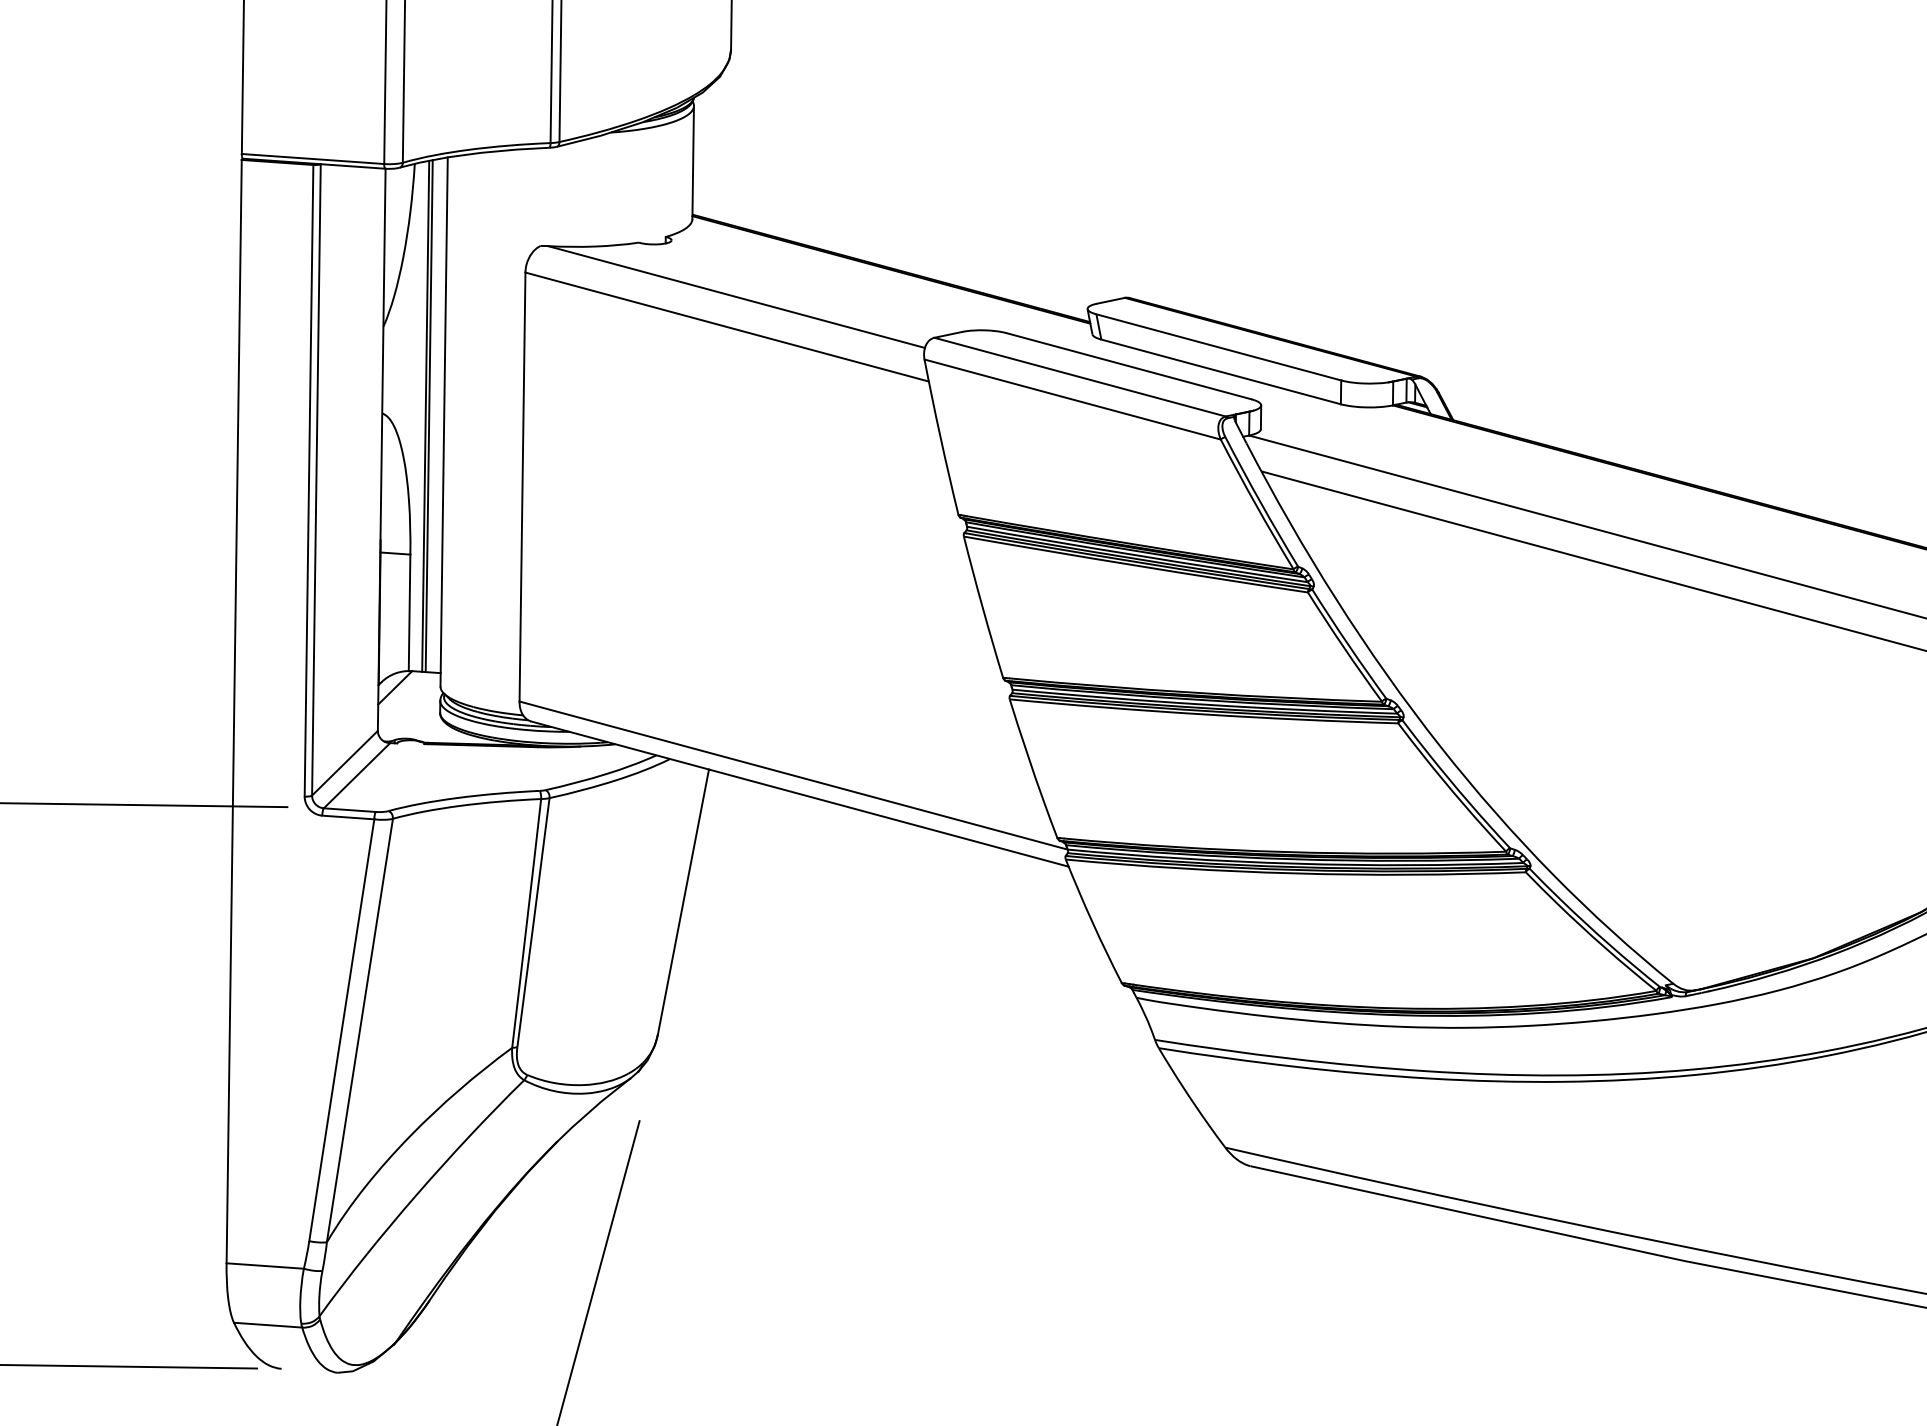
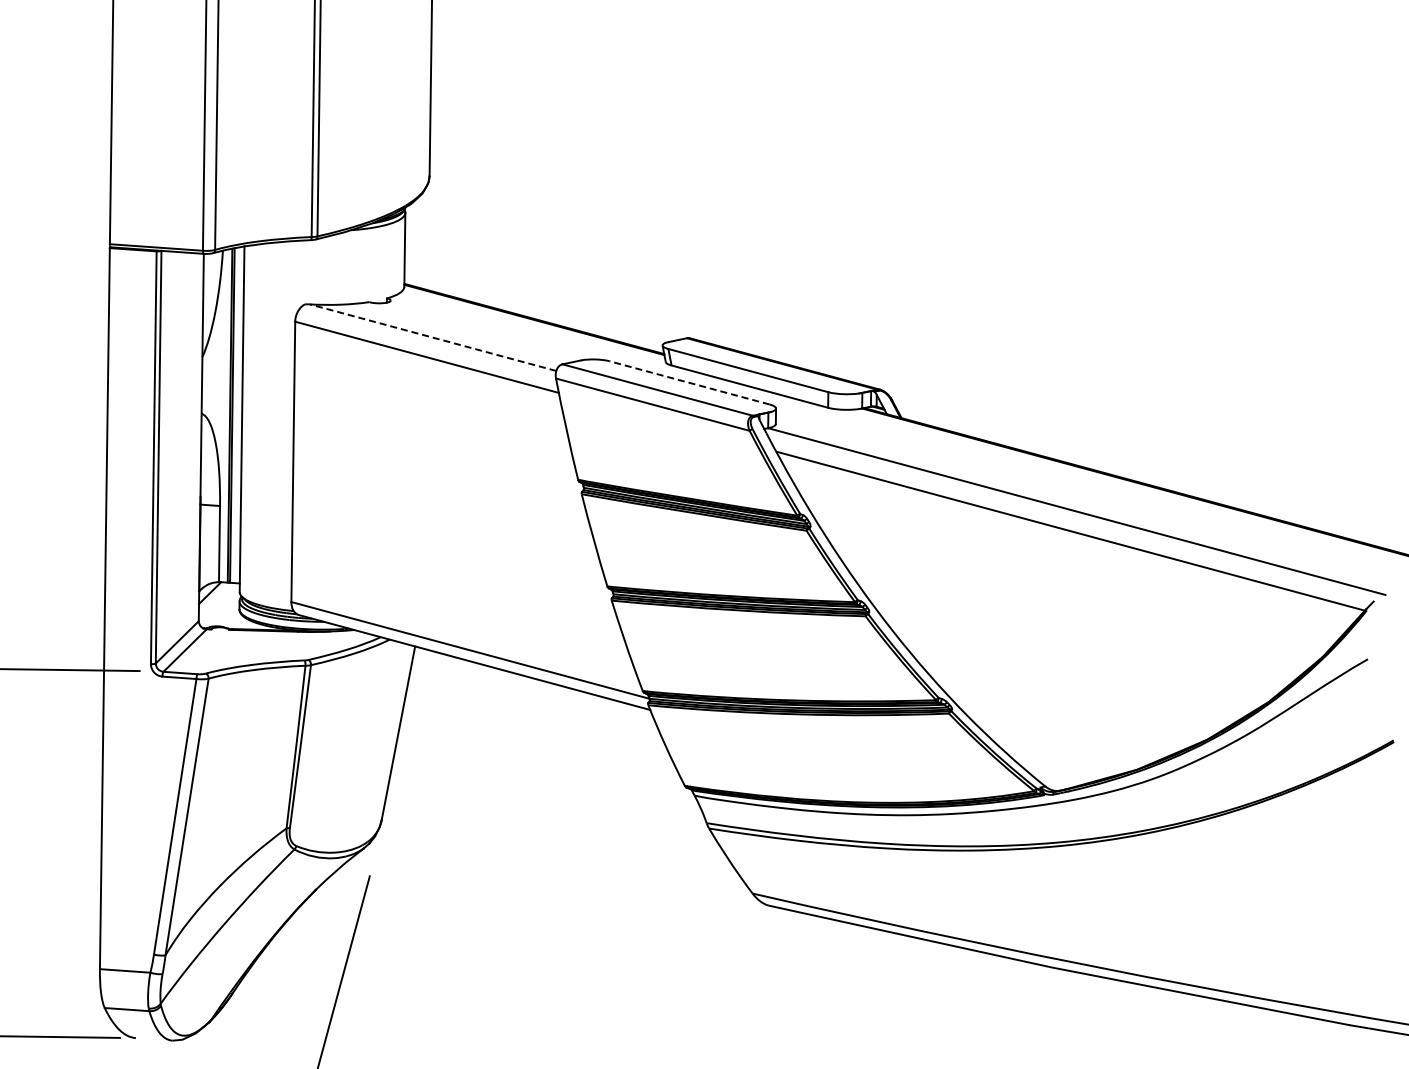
line: (737, 296) -> (433, 337), solid -> dashed
line: (1128, 365) -> (689, 382), solid -> dashed

